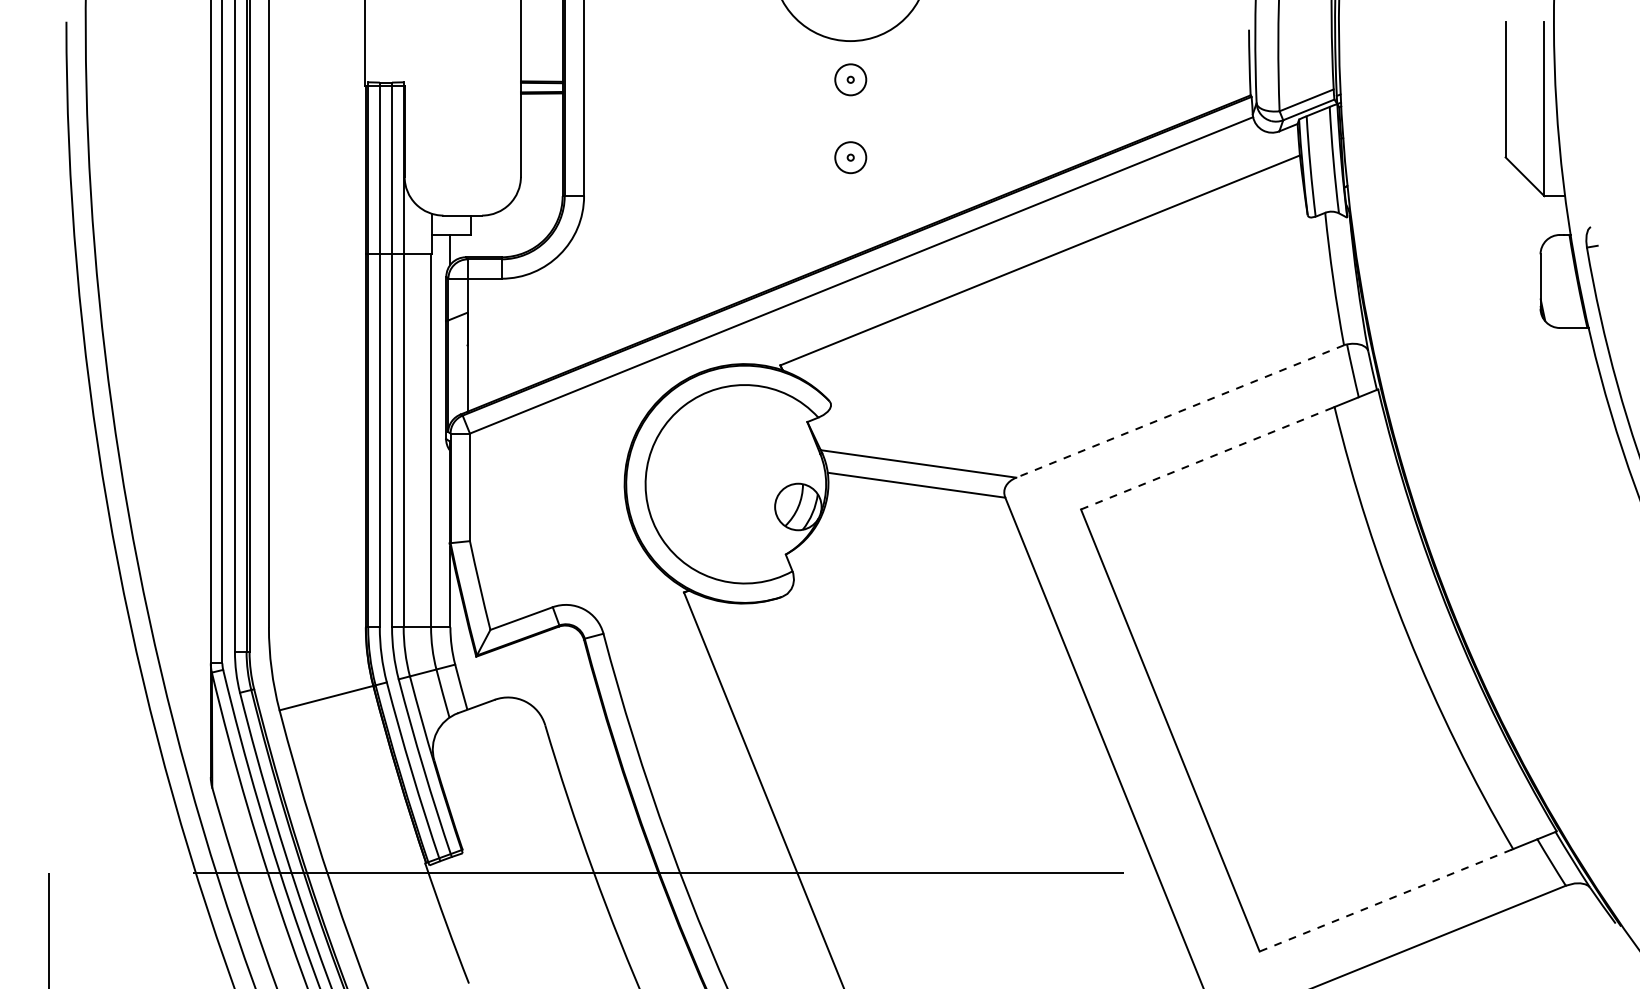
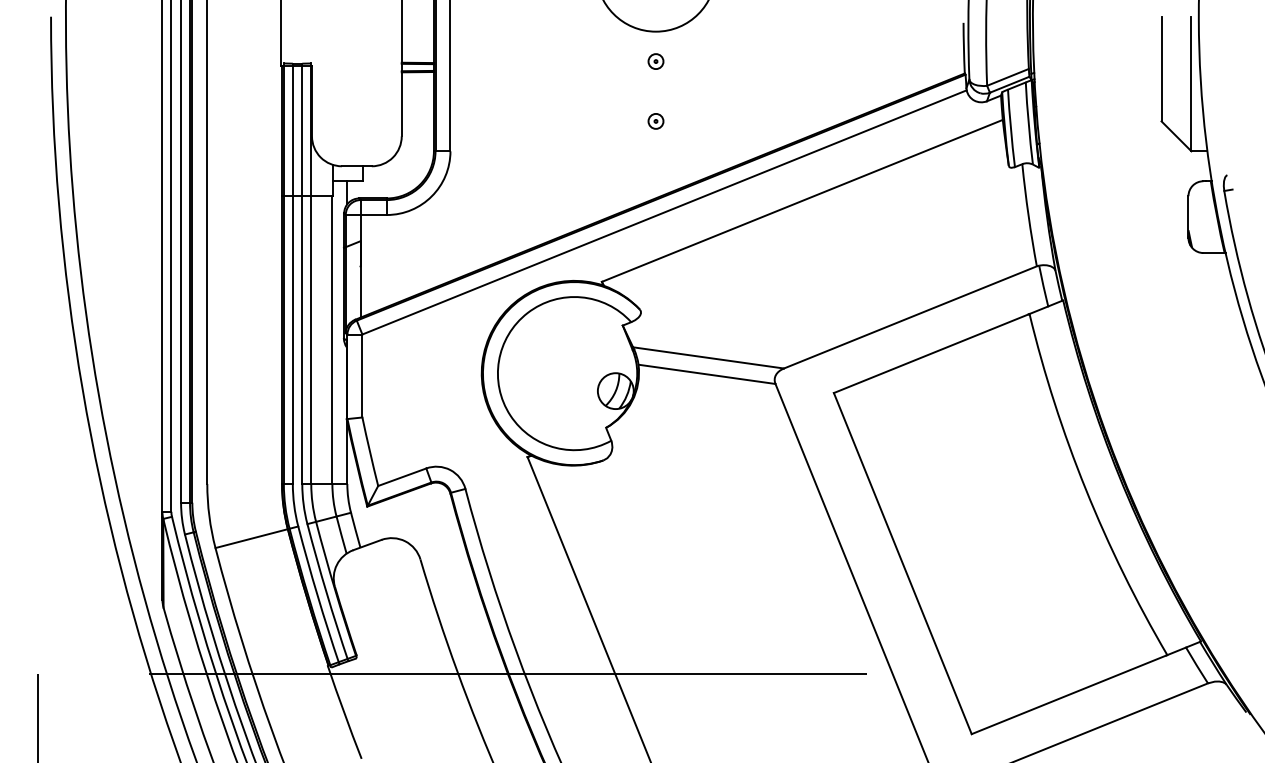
part: (849, 79) -> (655, 61), size x0.62
part: (849, 156) -> (655, 120), size x0.62
line: (1180, 411) -> (910, 317), dashed -> solid
line: (1207, 458) -> (931, 353), dashed -> solid
line: (1385, 900) -> (1068, 694), dashed -> solid

